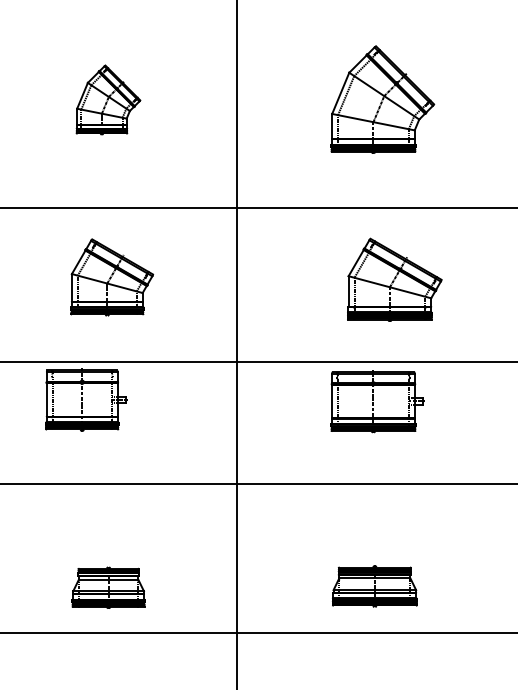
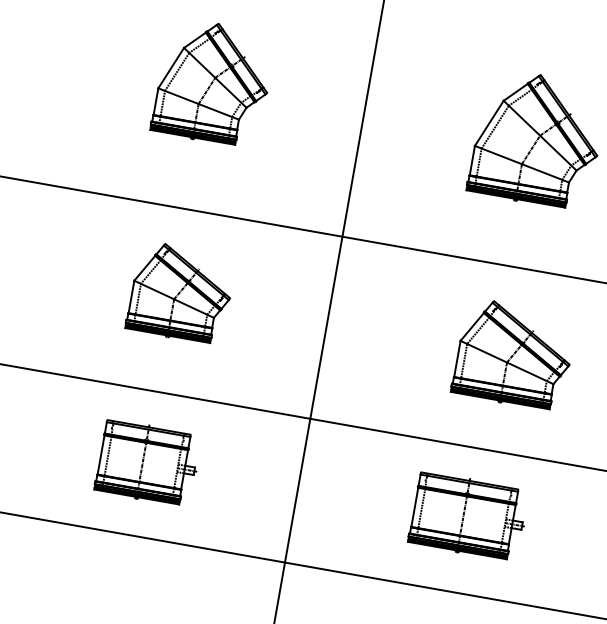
part: (108, 99) -> (213, 82), size x1.43
part: (86, 399) -> (147, 462), moved
part: (377, 401) -> (468, 516), moved

